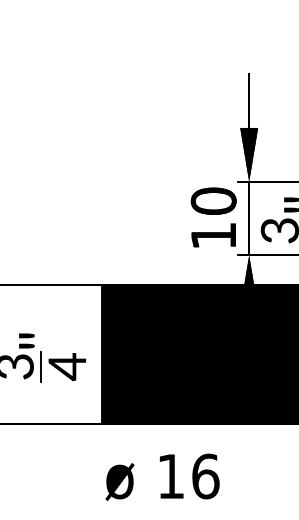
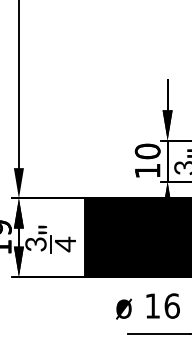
text: (161, 477) -> (147, 306), moved

